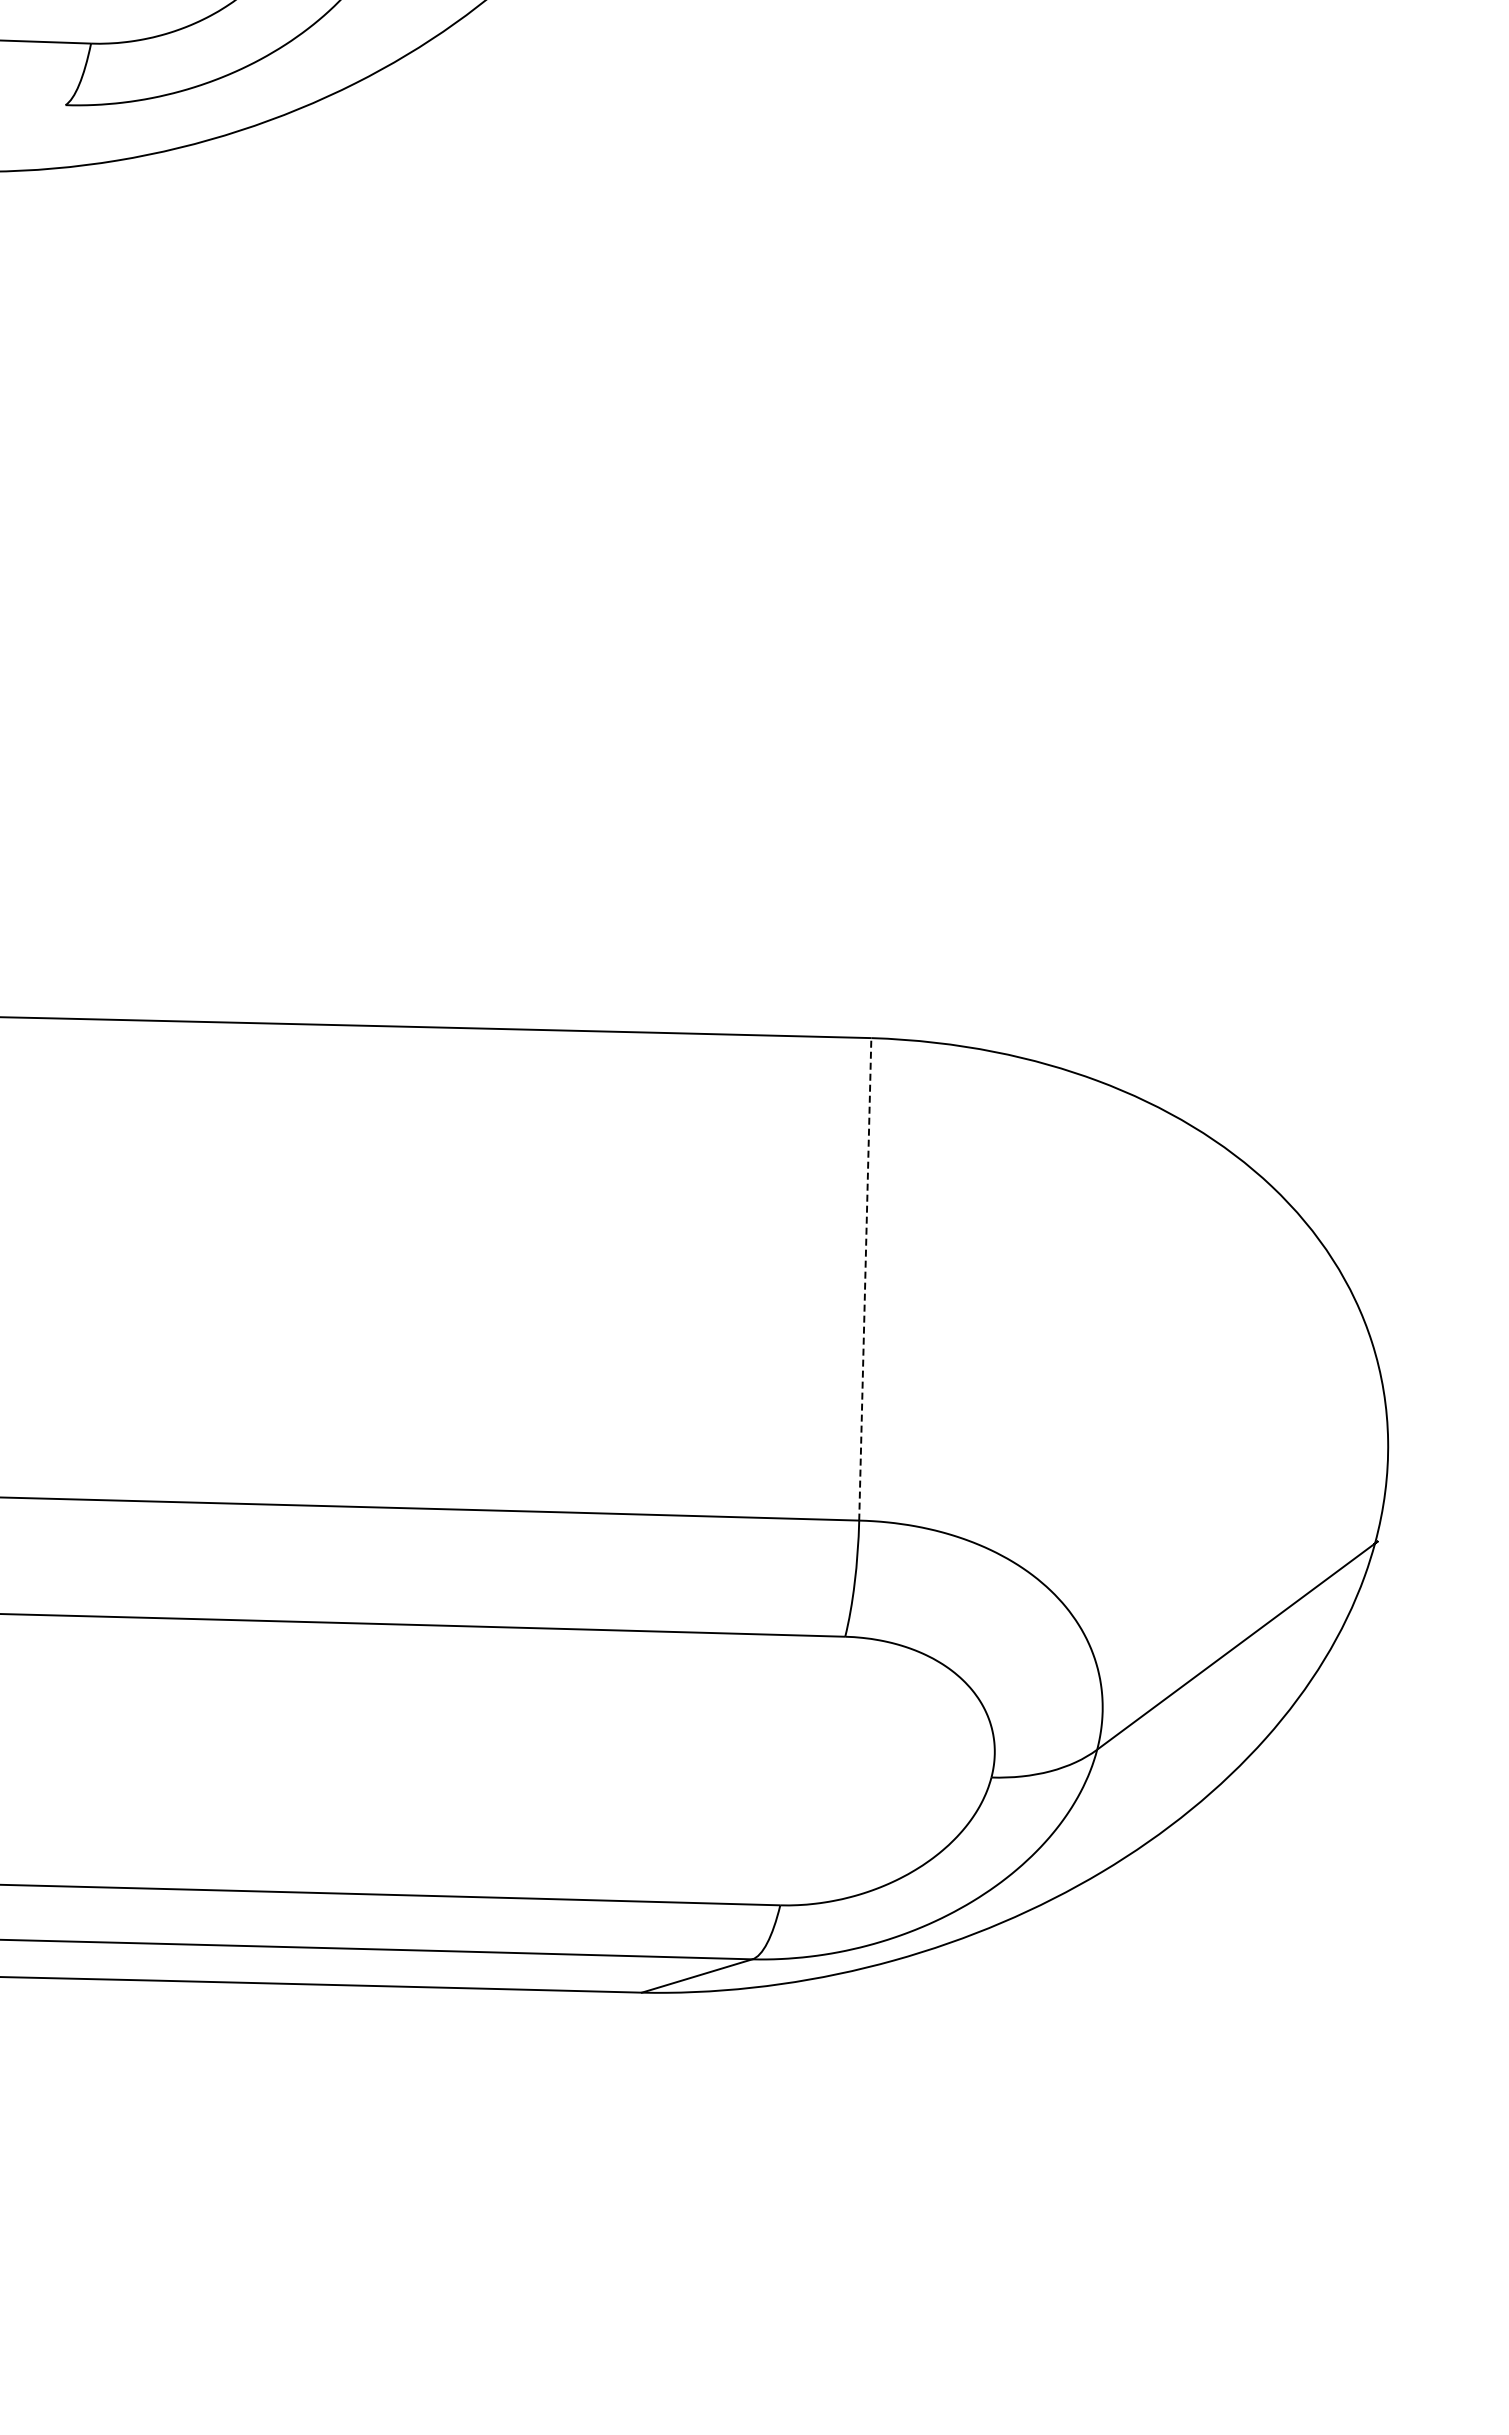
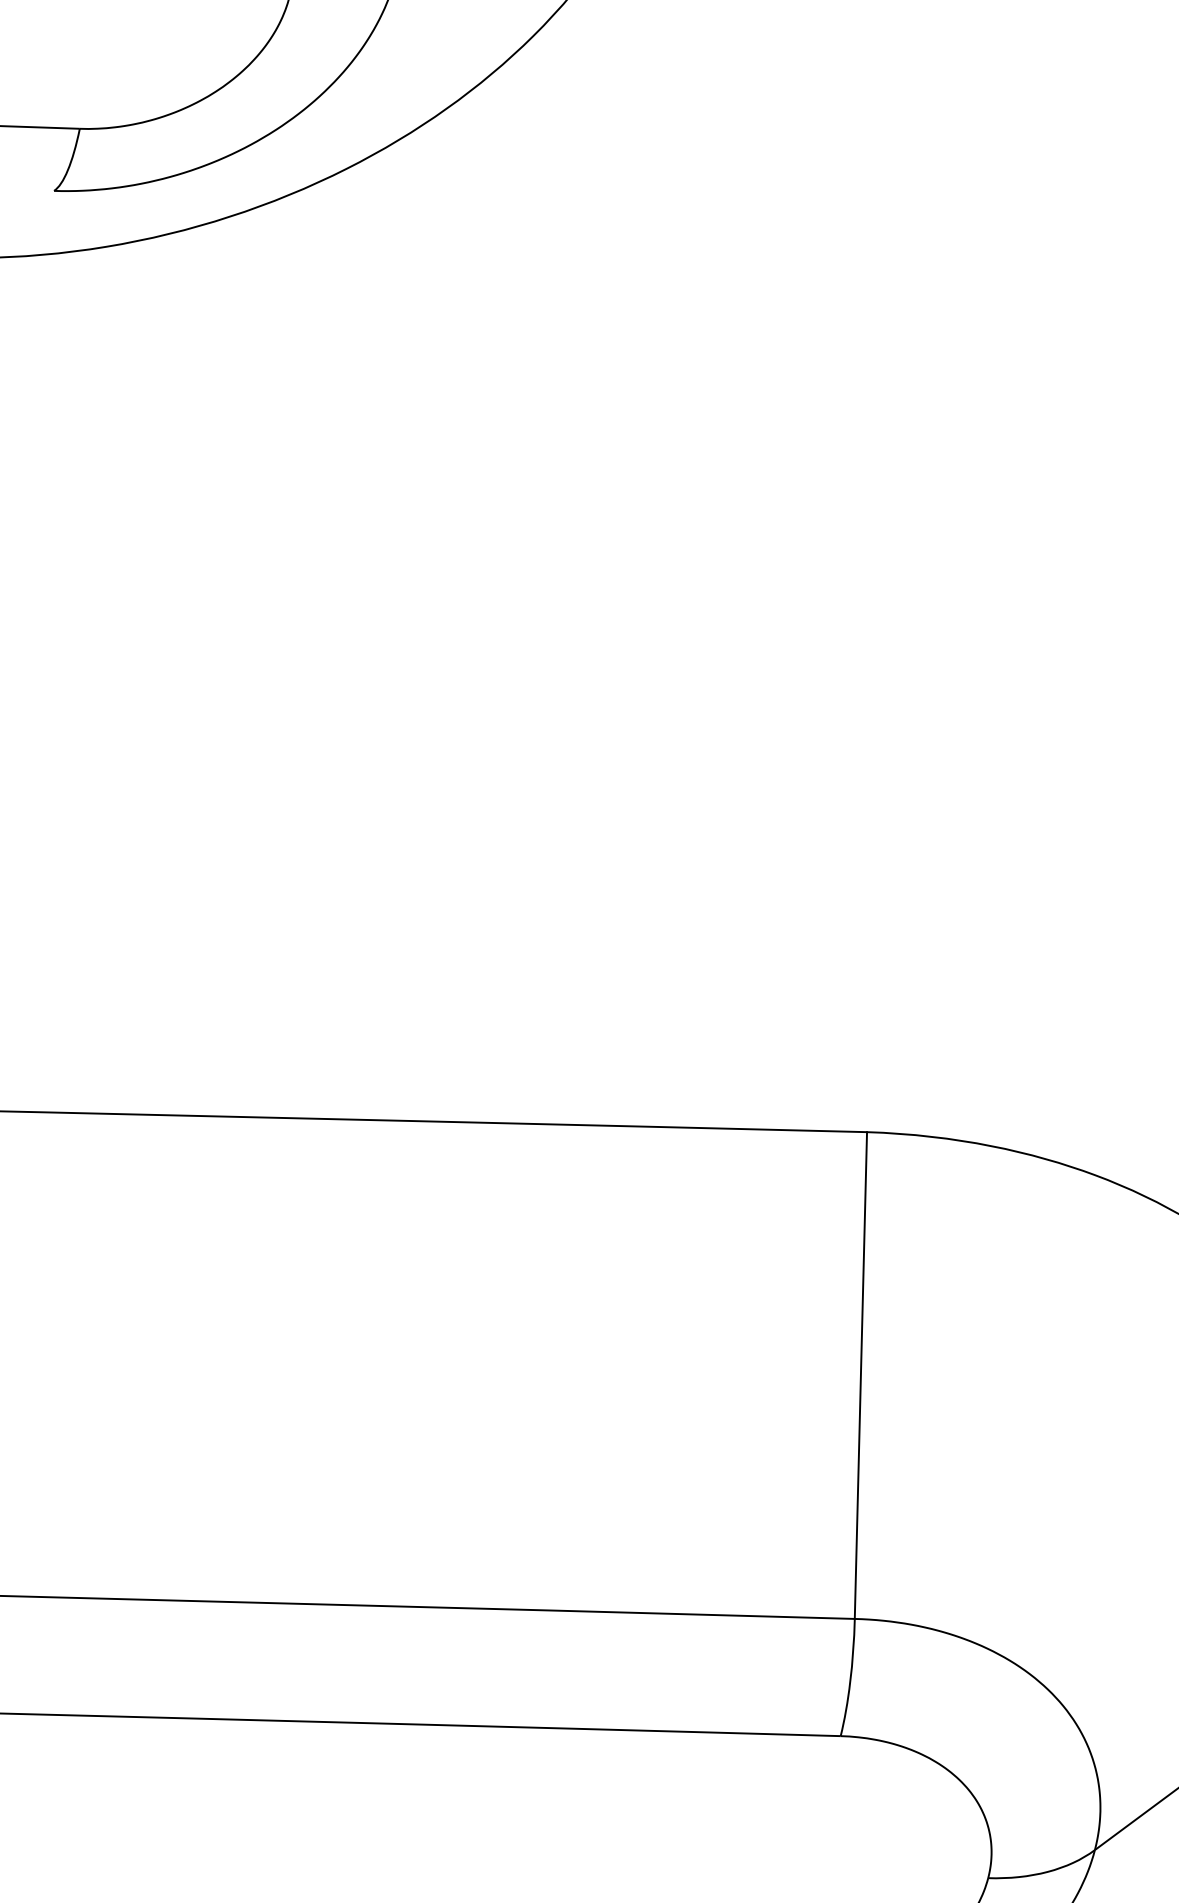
line: (865, 1278) -> (861, 1374), dashed -> solid

